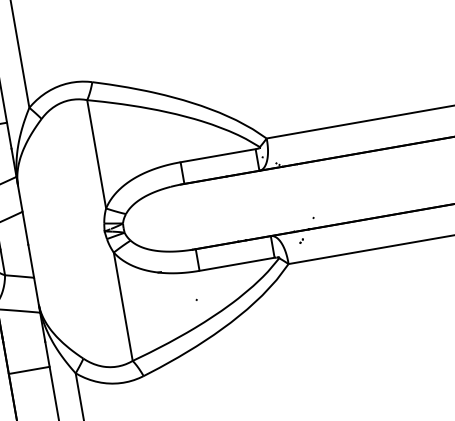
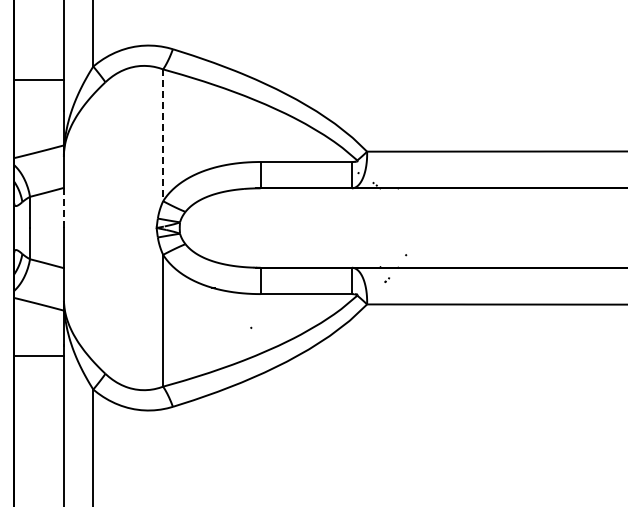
line: (96, 154) -> (163, 135), solid -> dashed
line: (25, 228) -> (63, 208), solid -> dashed
line: (28, 370) -> (38, 355), moved

